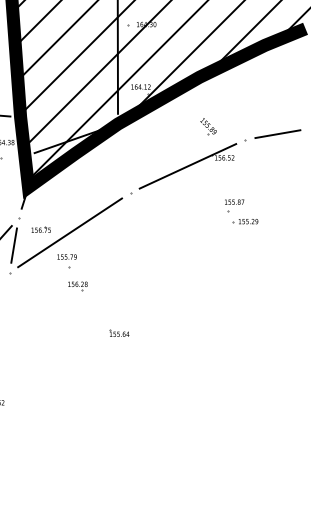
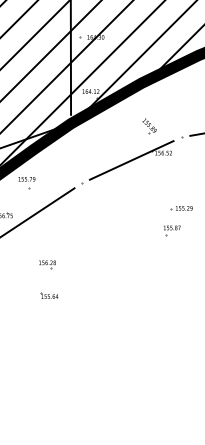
part: (234, 205) -> (172, 230), moved
part: (66, 261) -> (26, 183), moved
part: (77, 286) -> (47, 264), moved
part: (119, 332) -> (49, 295), moved

